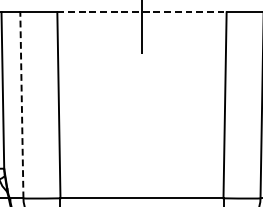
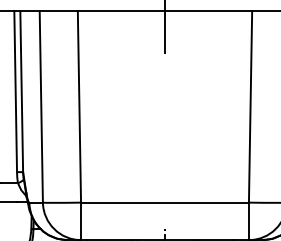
line: (142, 12) -> (165, 11), dashed -> solid
line: (22, 104) -> (41, 106), dashed -> solid

